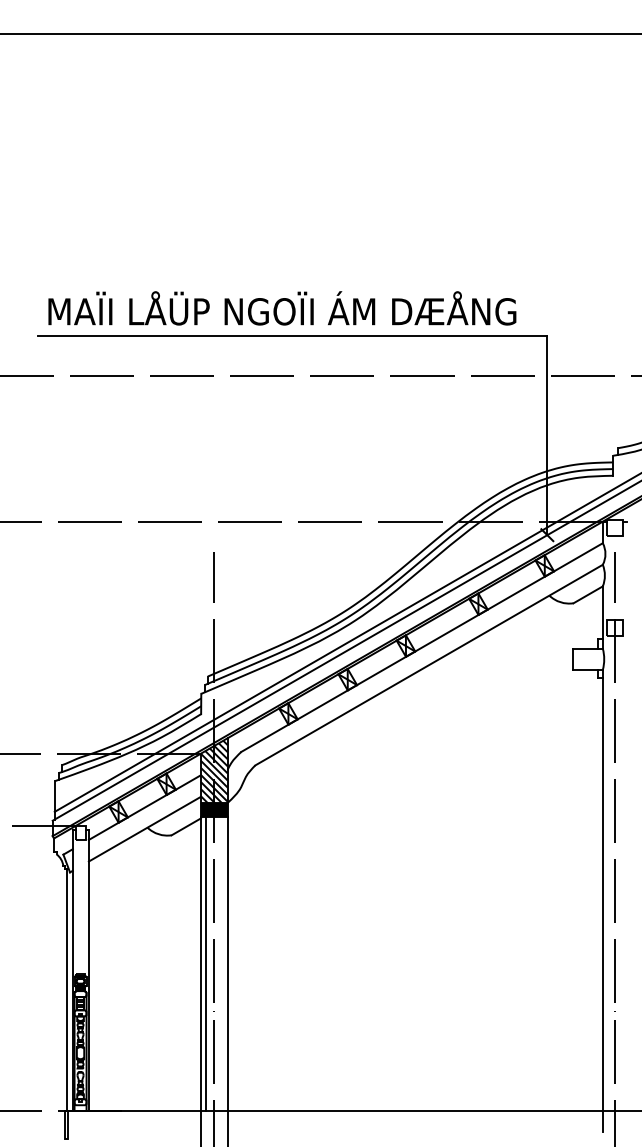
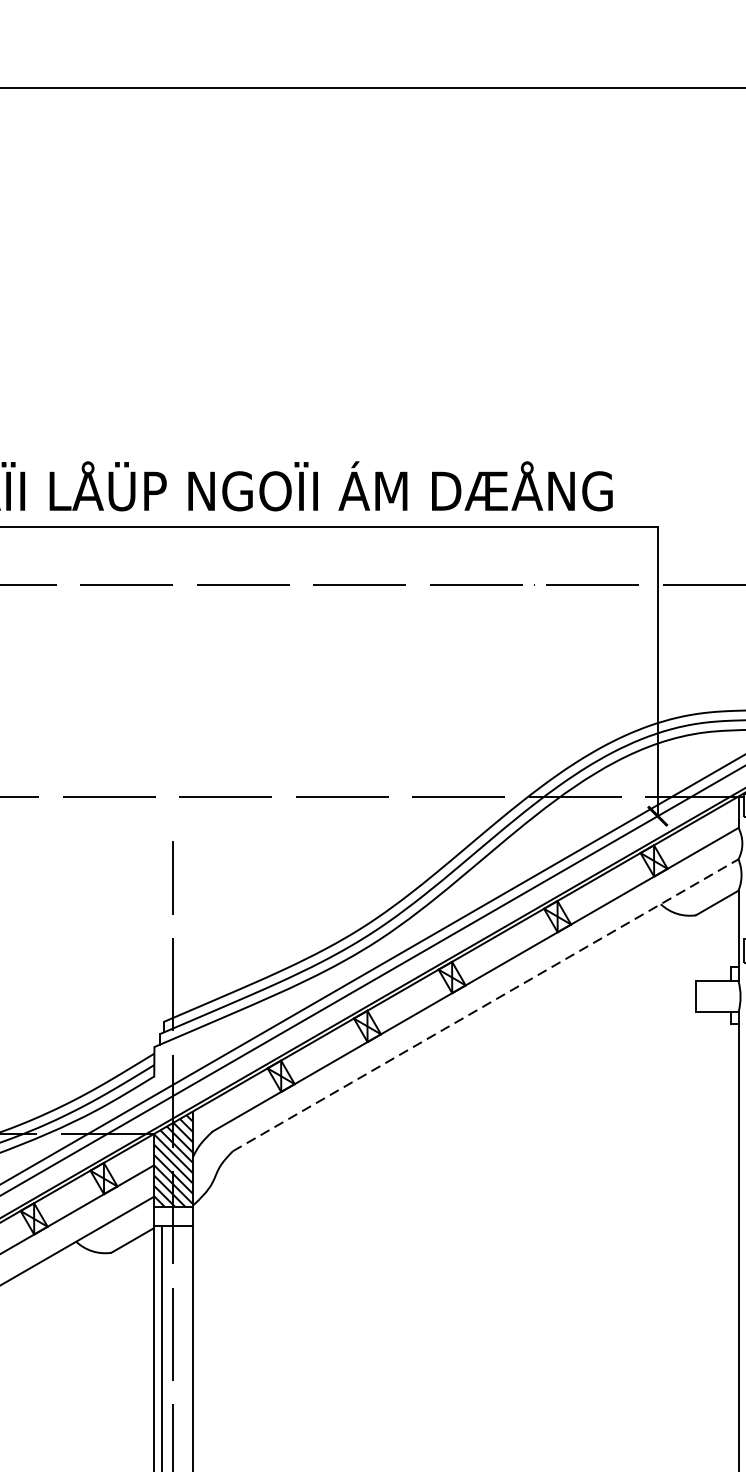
line: (429, 665) -> (486, 1005), solid -> dashed
fill: (213, 809) -> (172, 1215), removed

